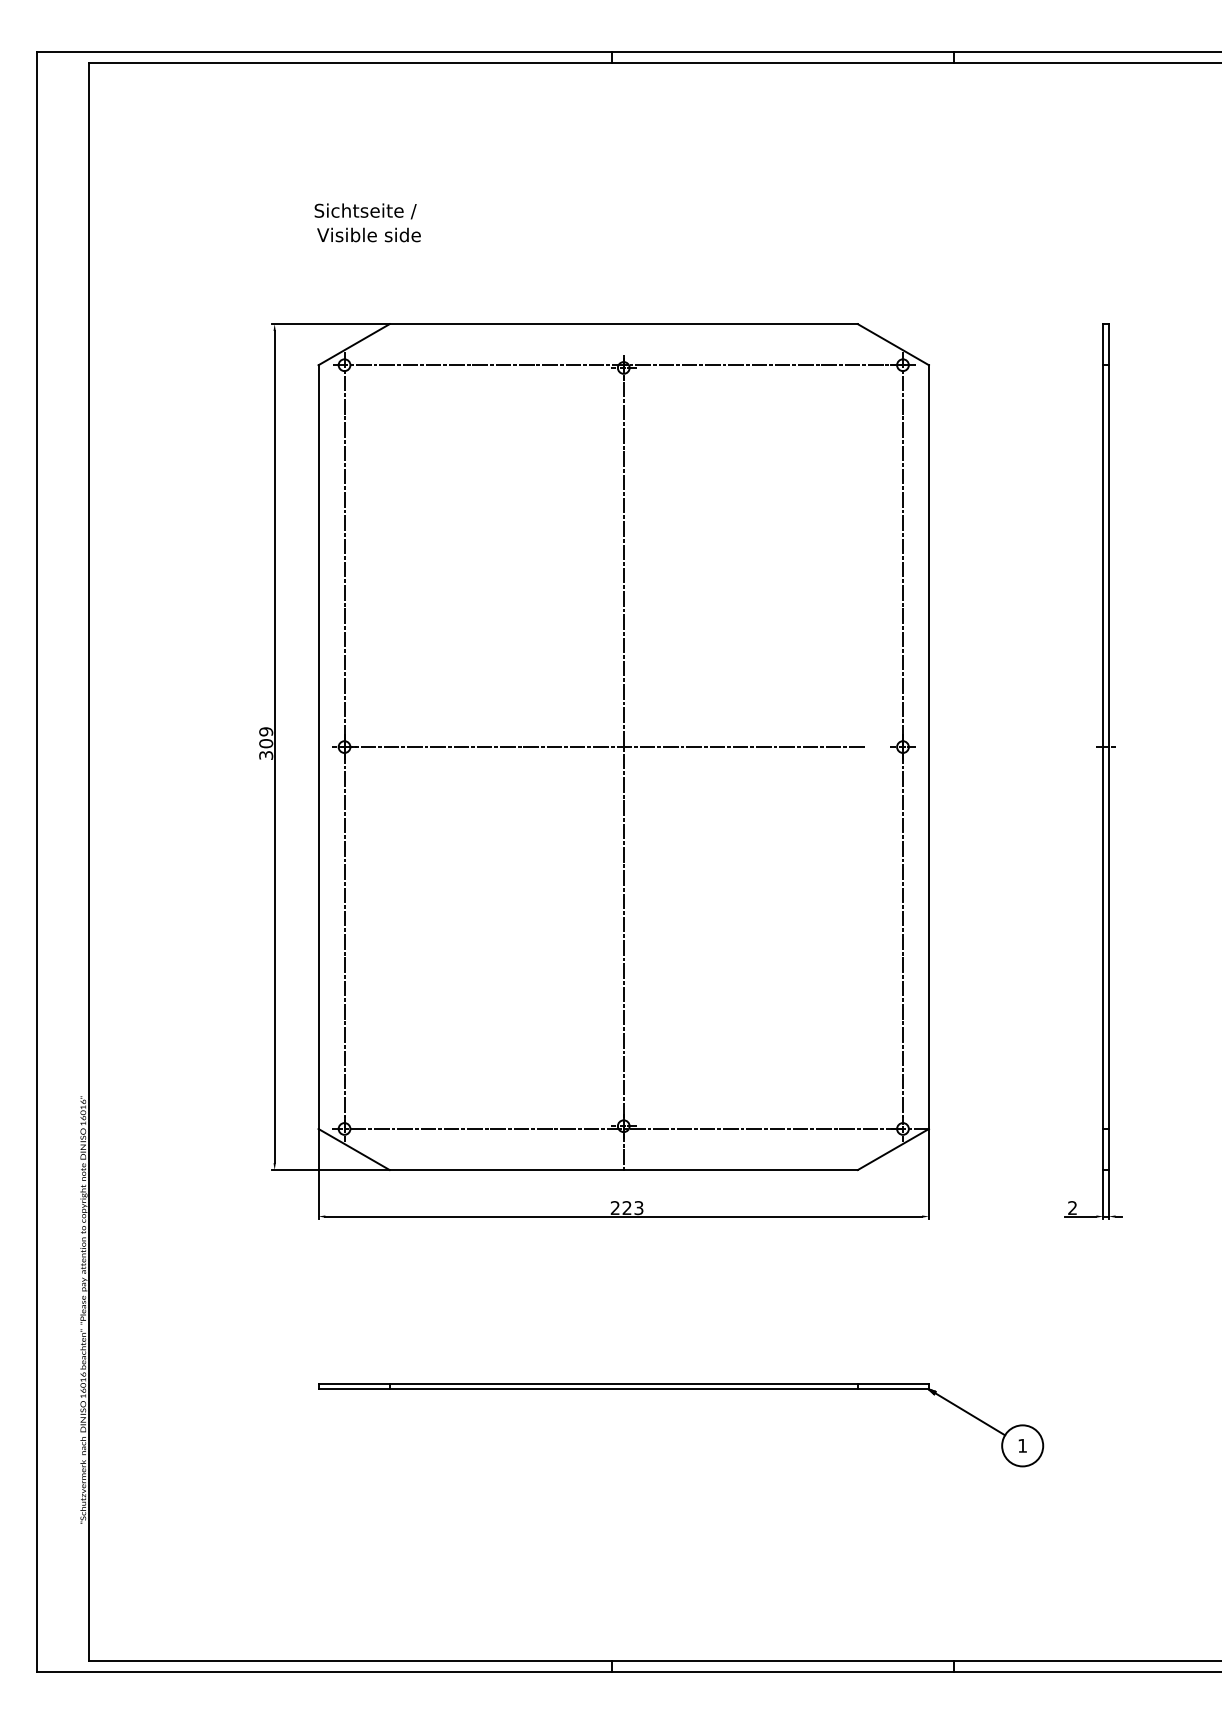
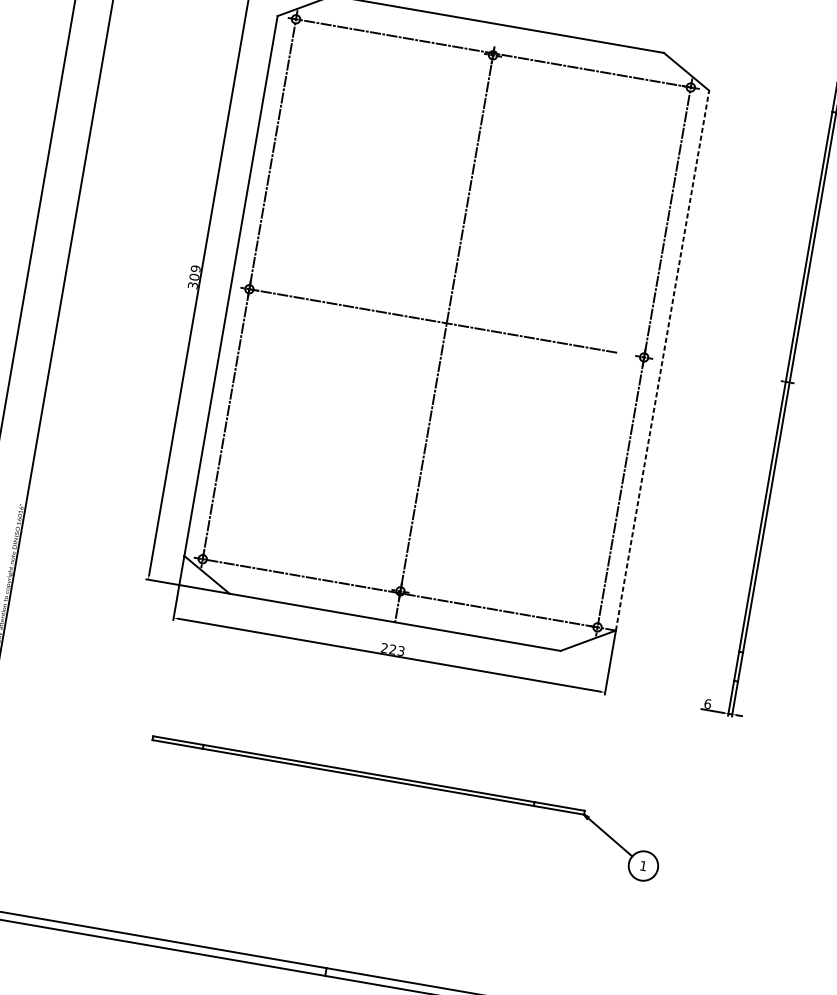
line: (928, 747) -> (662, 360), solid -> dashed
text: (1072, 1208) -> (707, 704), 2 -> 6

